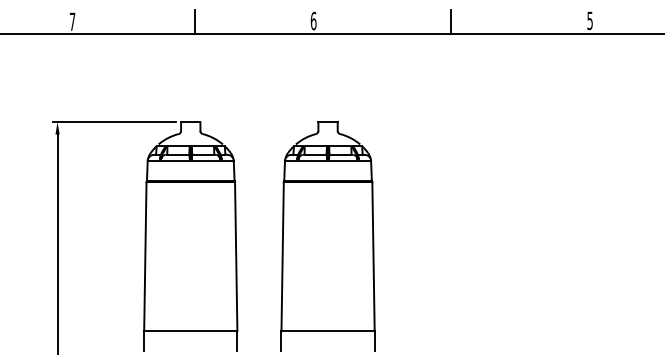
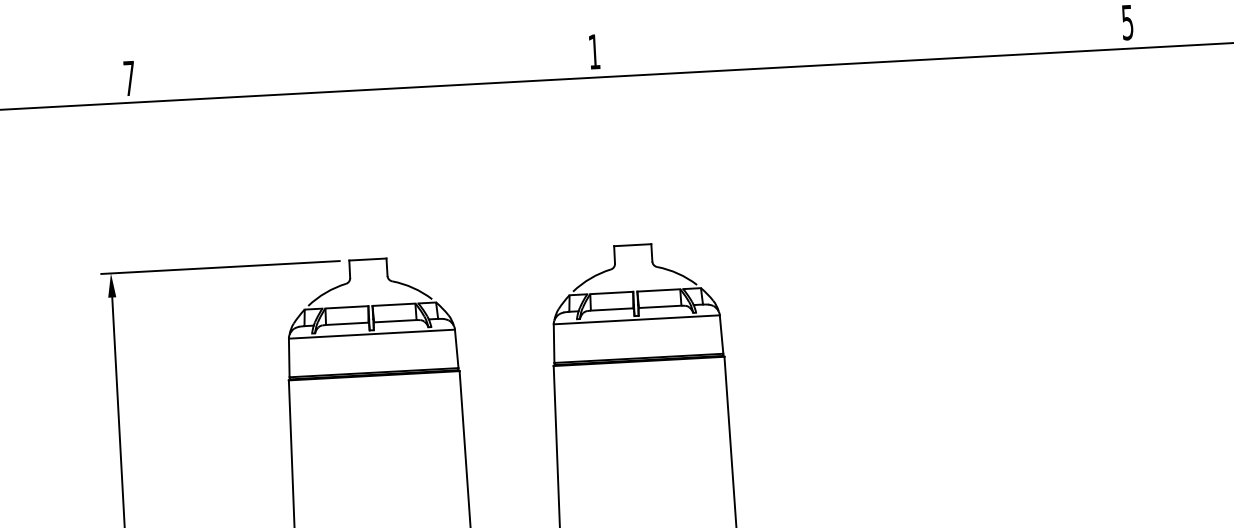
text: (313, 20) -> (594, 50), 6 -> 1
line: (195, 22) -> (366, 66), removed
line: (450, 22) -> (858, 40), removed

